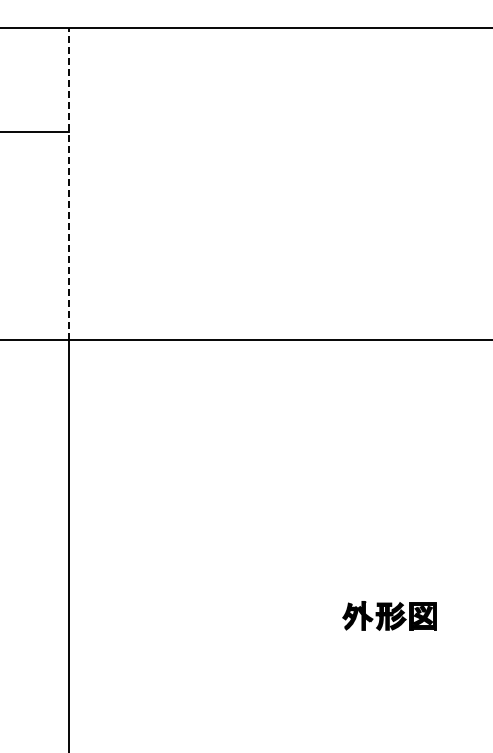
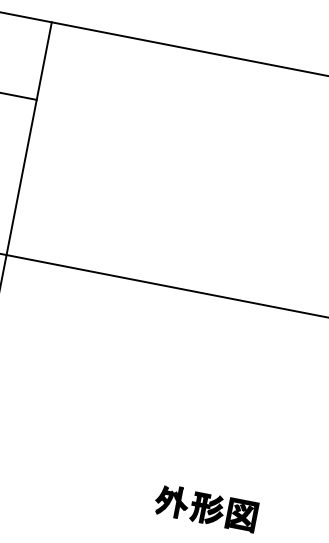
line: (69, 184) -> (29, 139), dashed -> solid
part: (389, 615) -> (206, 507), size x1.43

